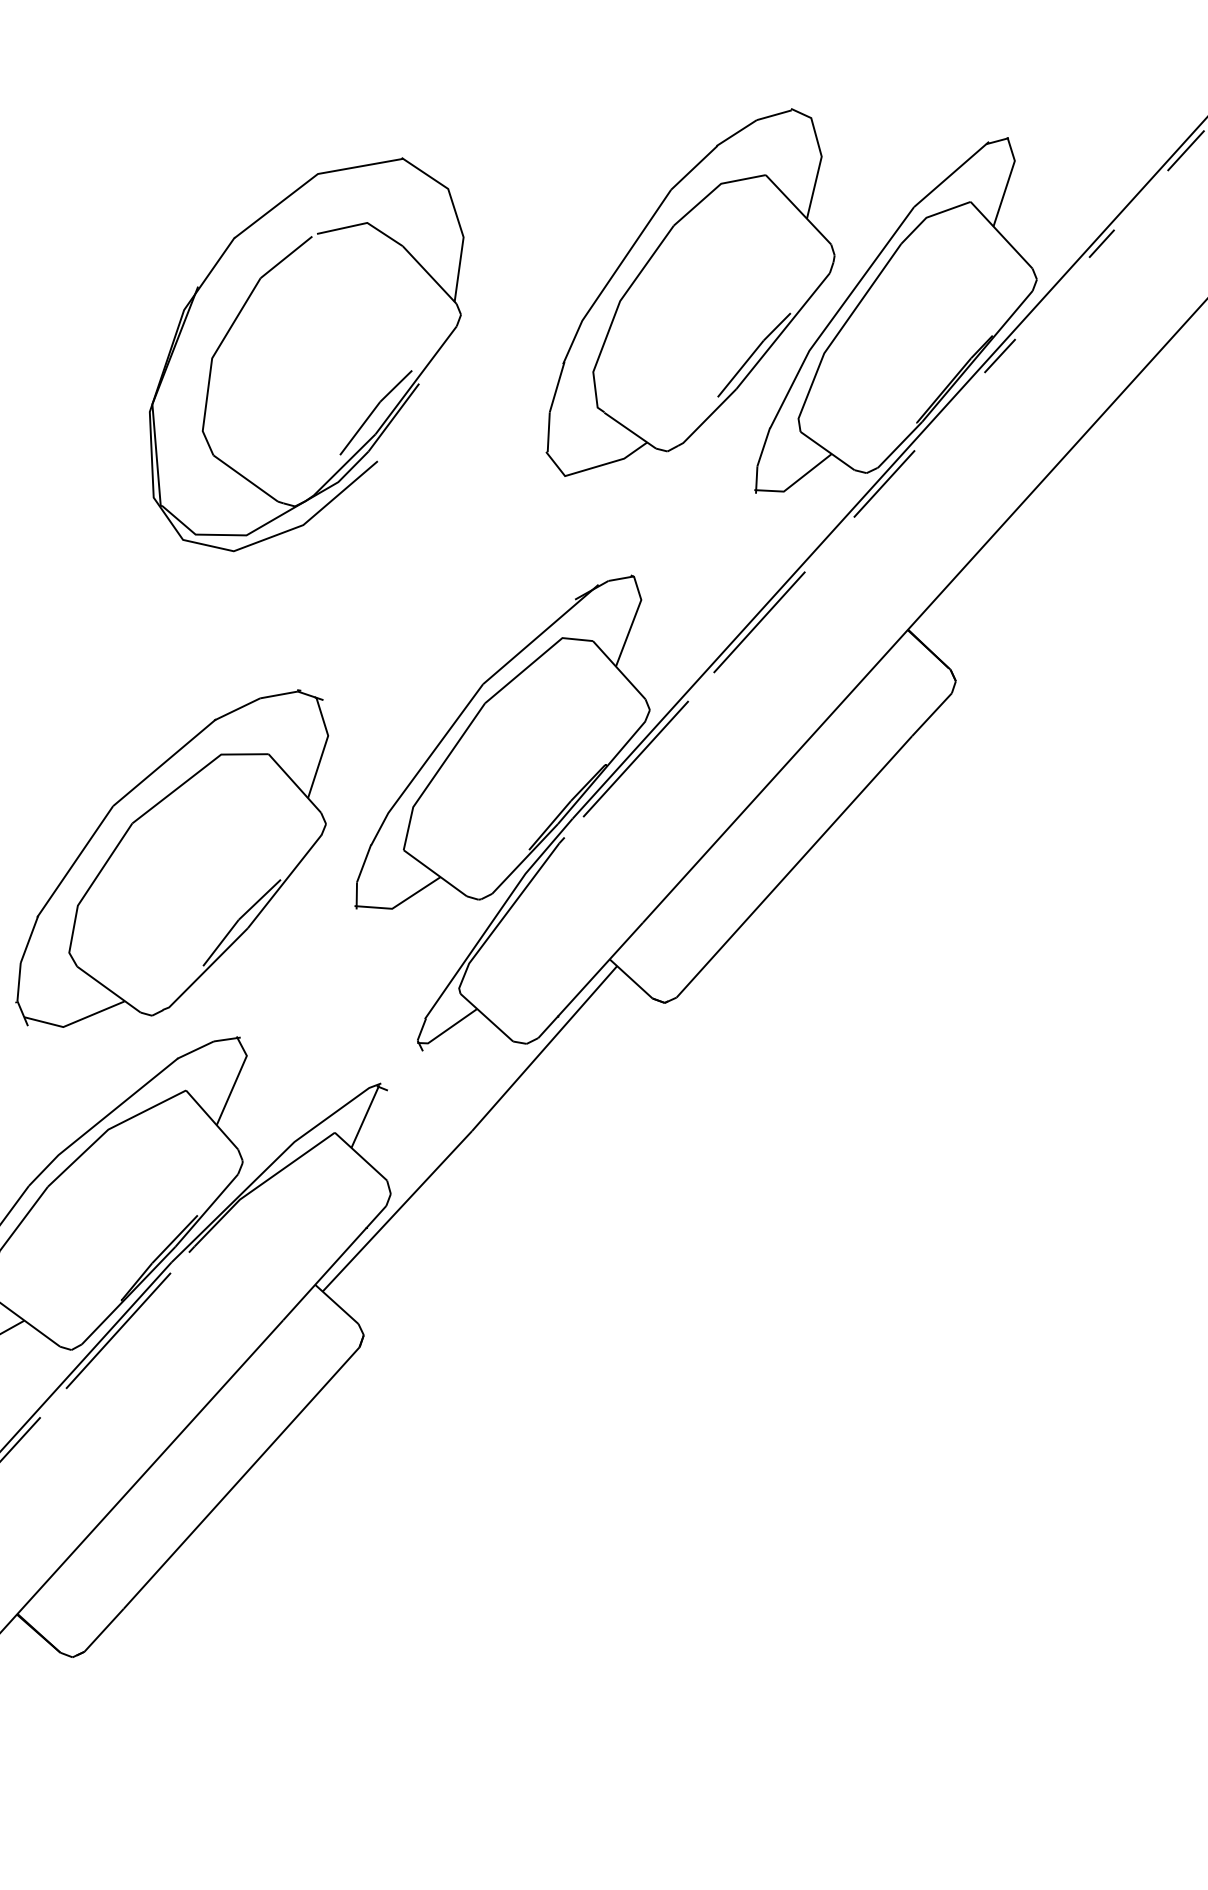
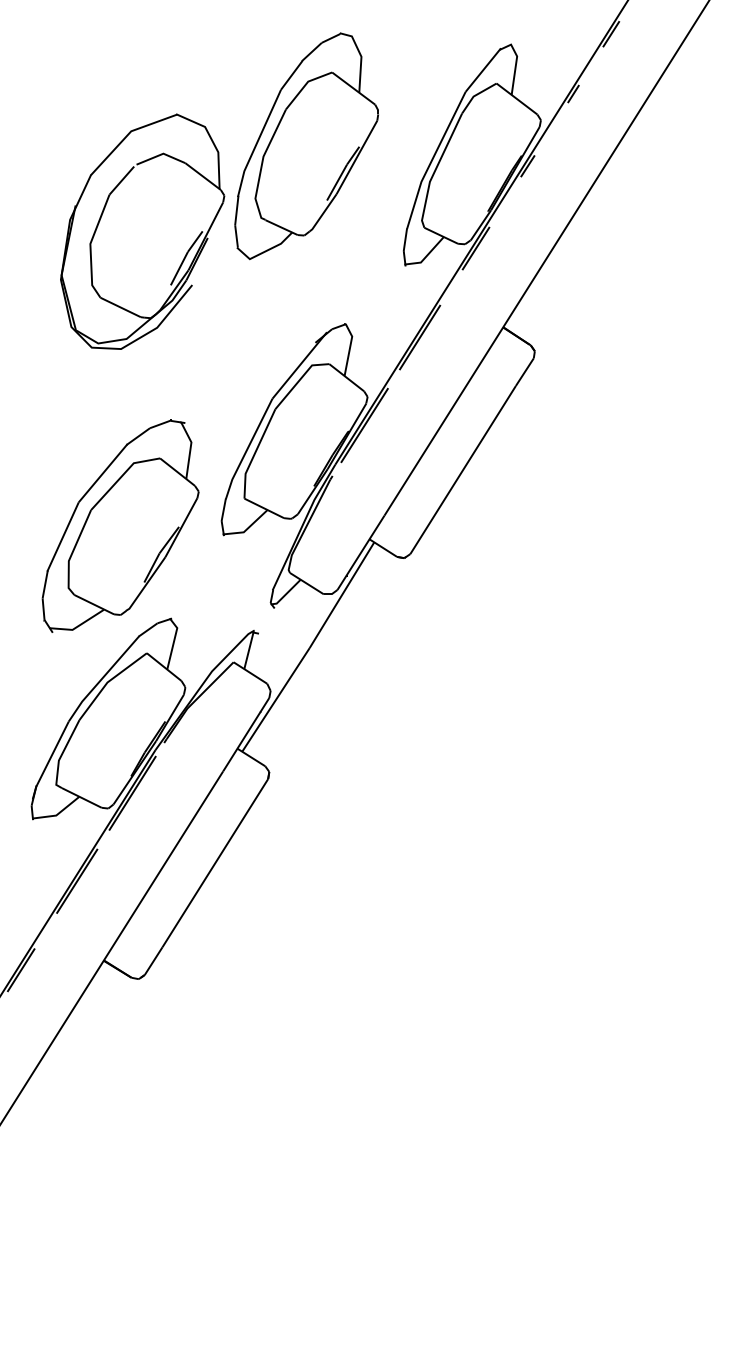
part: (698, 296) -> (306, 146), moved

